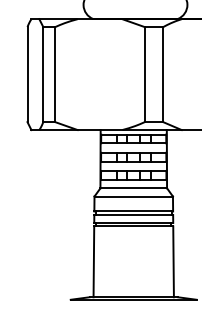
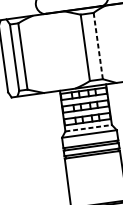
line: (163, 74) -> (98, 45), solid -> dashed
line: (134, 188) -> (89, 128), solid -> dashed

